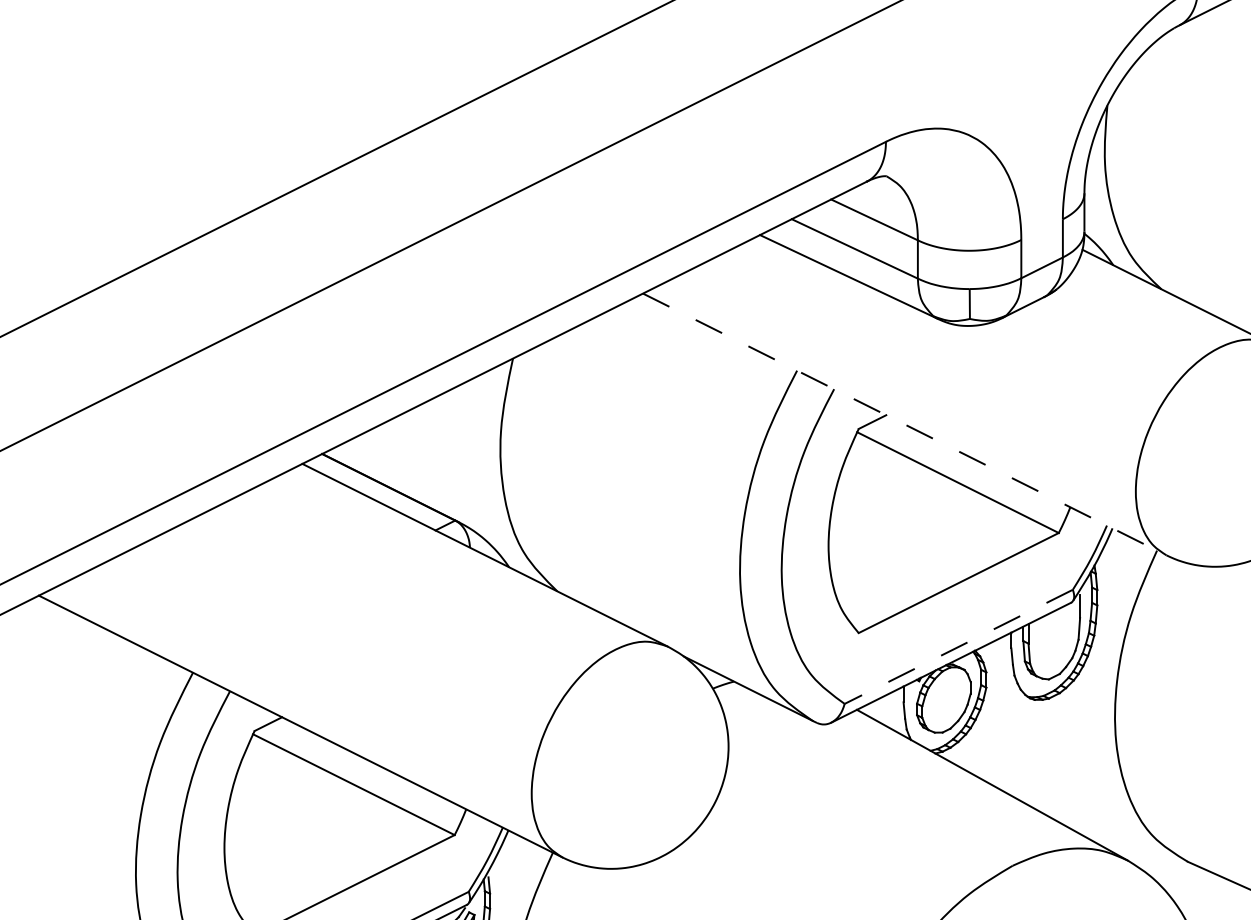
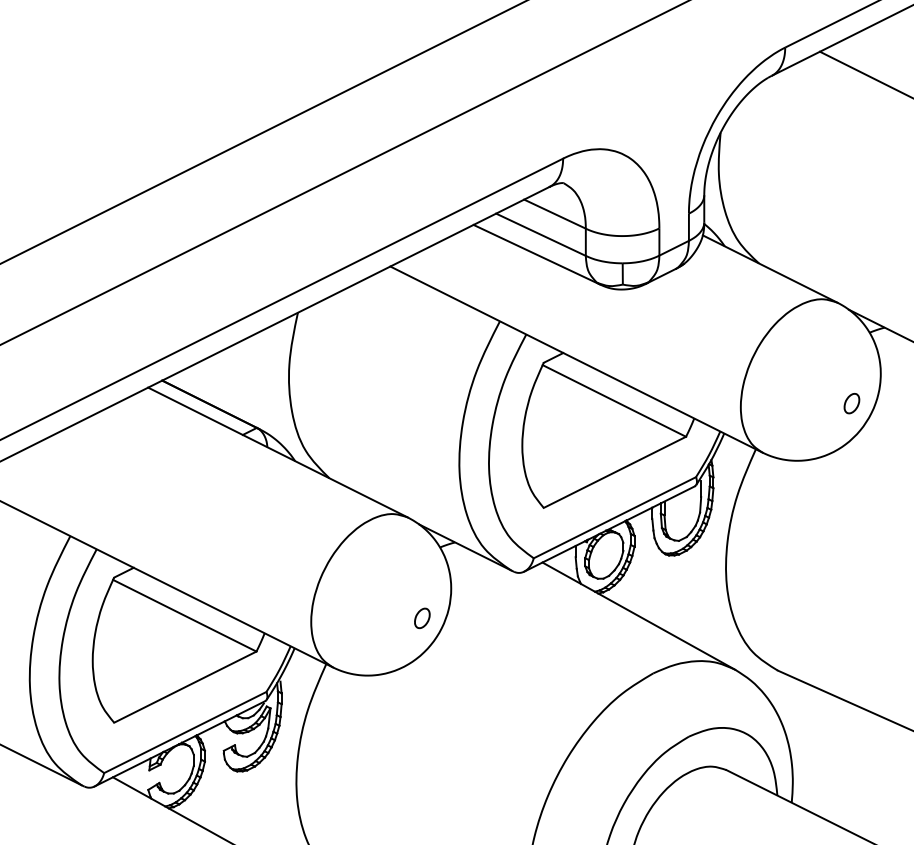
line: (904, 424) -> (576, 359), dashed -> solid
line: (958, 646) -> (614, 517), dashed -> solid
part: (688, 788) -> (422, 618), added

